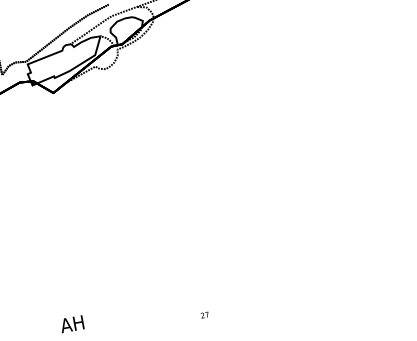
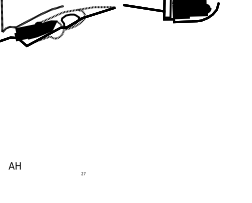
fill: (64, 60) -> (35, 30), added

